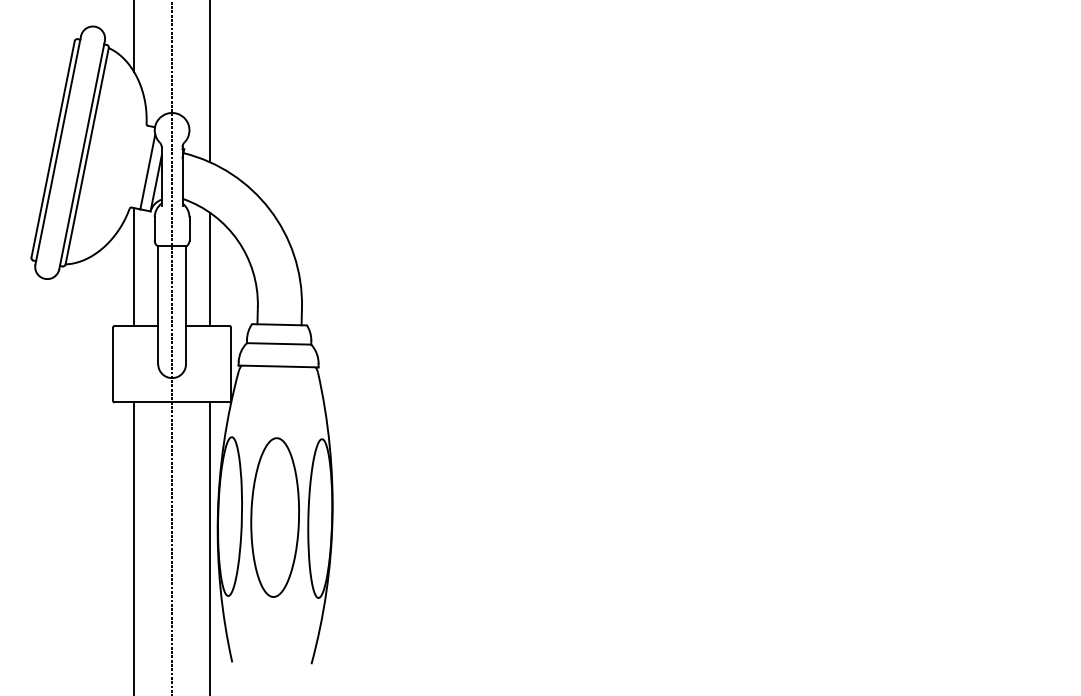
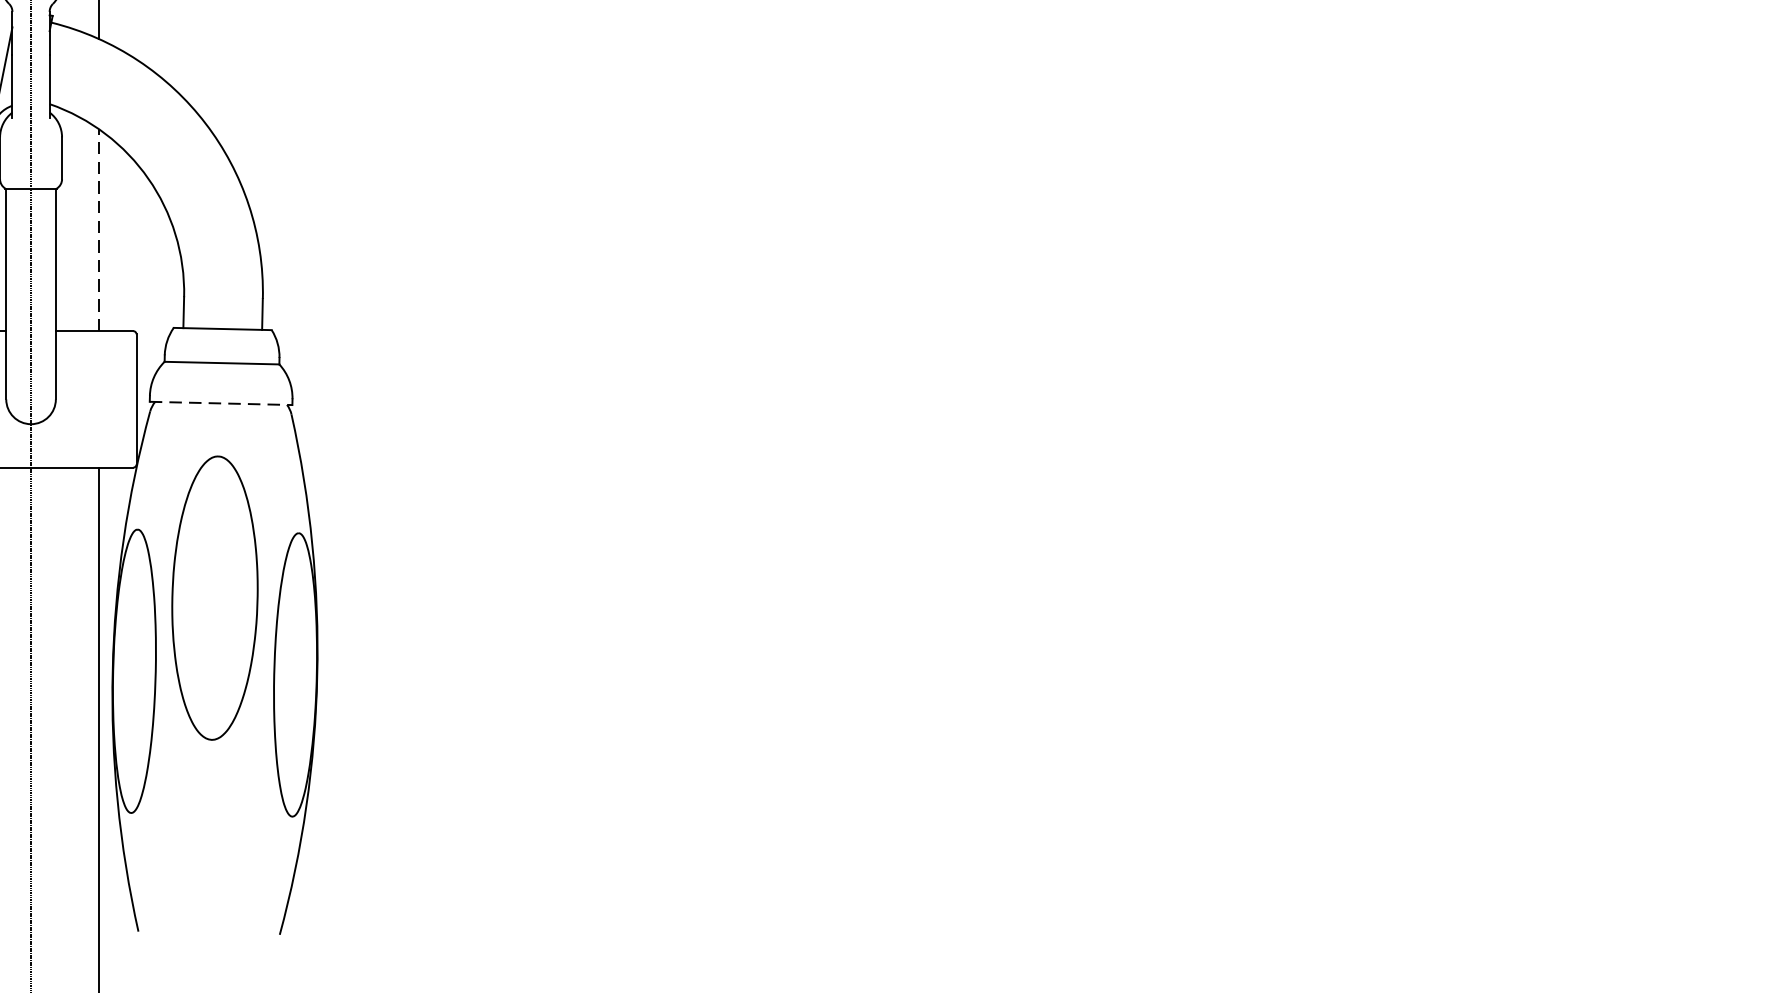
line: (210, 269) -> (99, 230), solid -> dashed
line: (278, 366) -> (220, 403), solid -> dashed
part: (274, 517) -> (213, 598), moved

